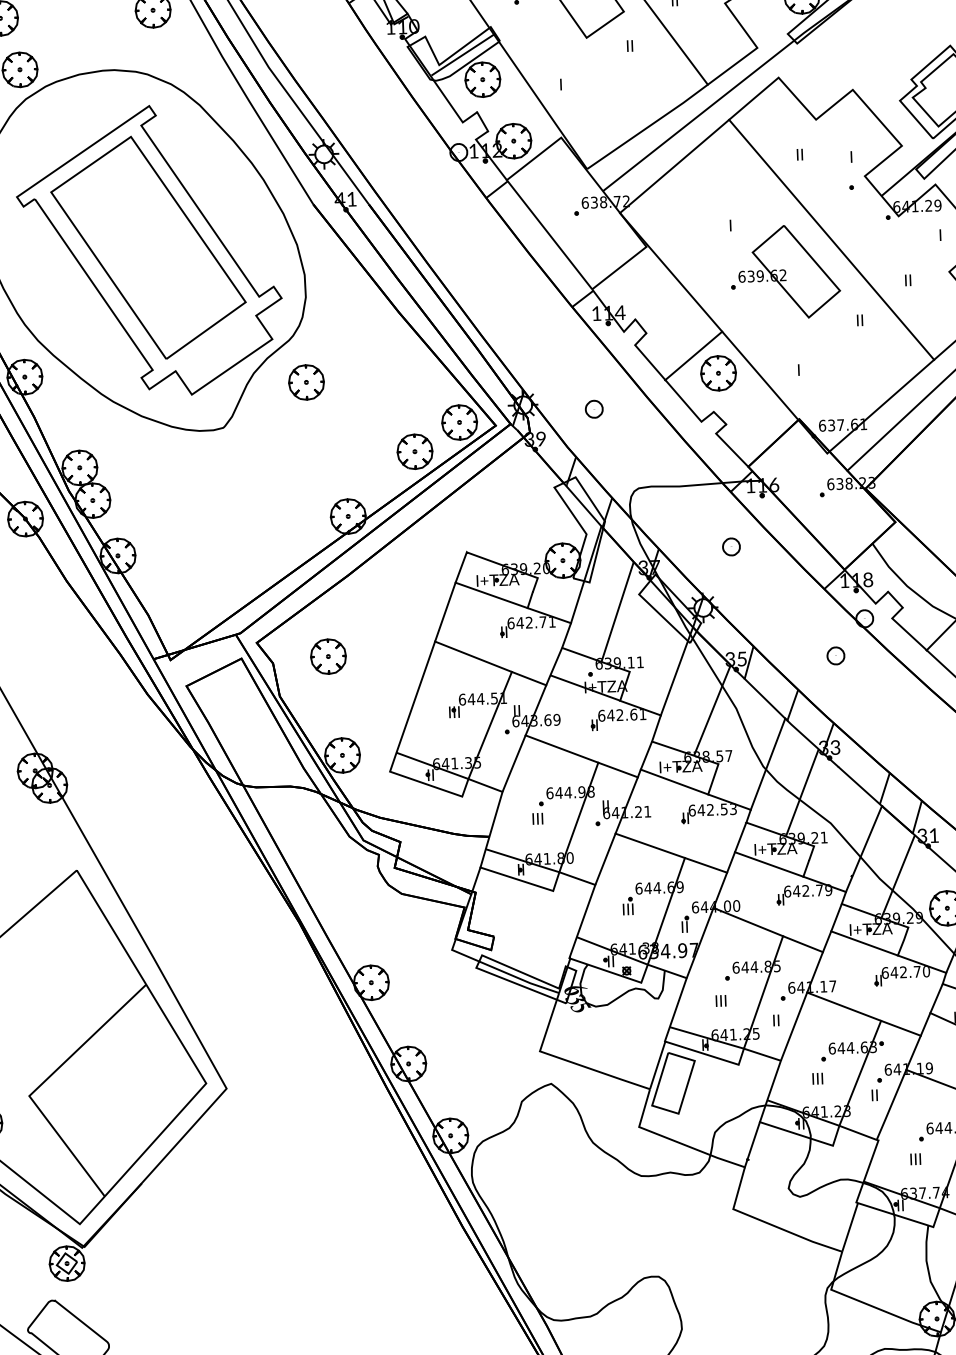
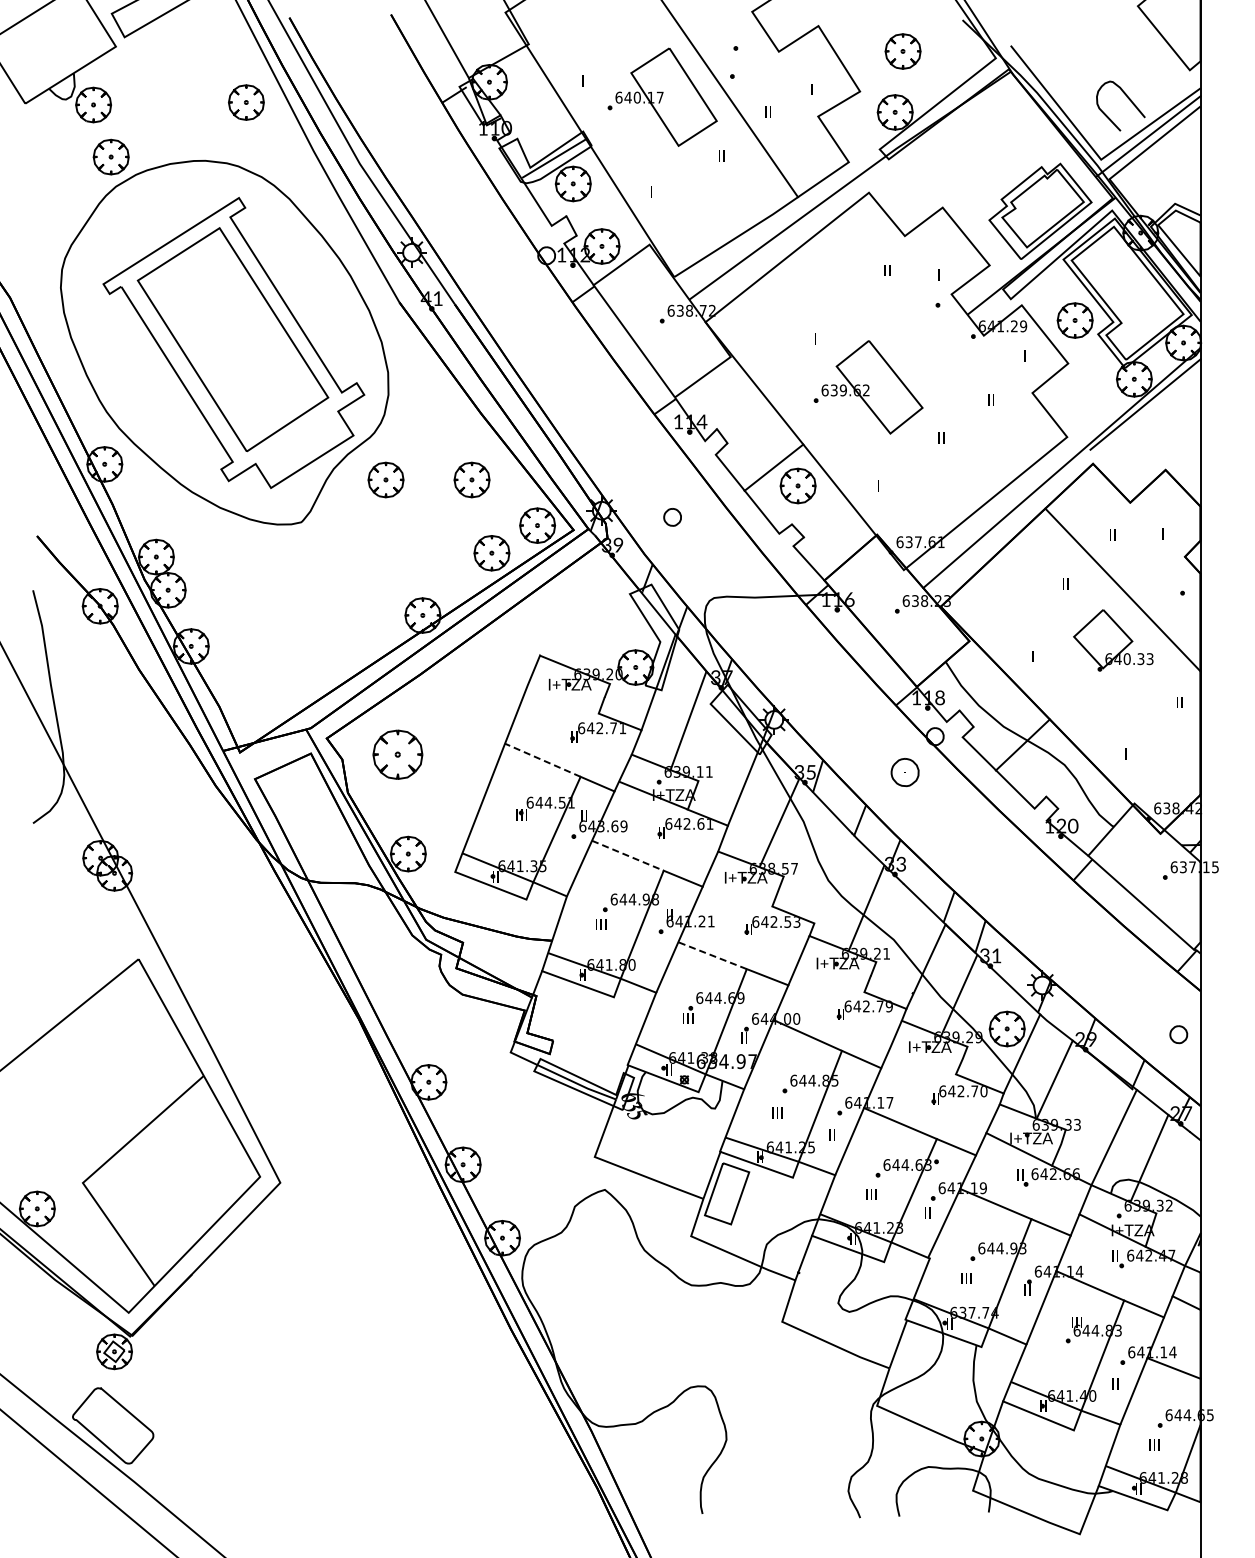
line: (832, 239) -> (916, 356), removed
part: (391, 378) -> (471, 479), added
part: (731, 546) -> (804, 659), removed
line: (490, 595) -> (562, 699), removed
part: (835, 655) -> (904, 772), size x1.6
part: (328, 656) -> (397, 754), size x1.4
line: (473, 657) -> (542, 760), solid -> dashed
line: (561, 748) -> (627, 855), solid -> dashed
line: (768, 764) -> (833, 878), removed
line: (673, 781) -> (738, 892), removed
line: (650, 845) -> (712, 955), solid -> dashed
line: (768, 864) -> (830, 978), removed
line: (864, 942) -> (923, 1060), removed

